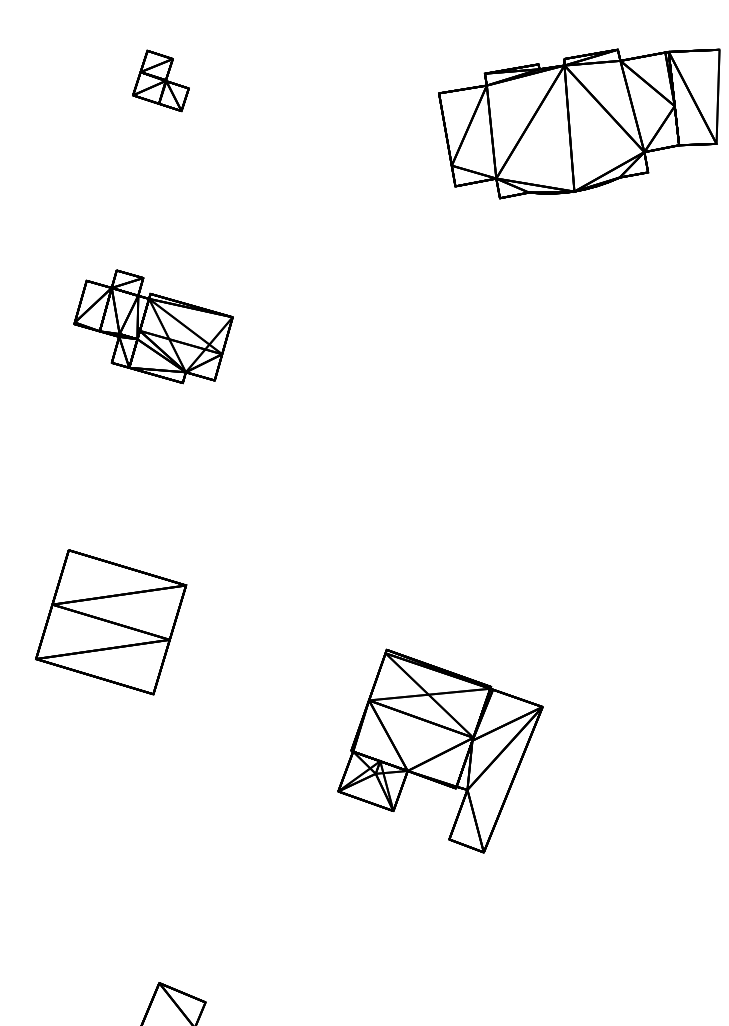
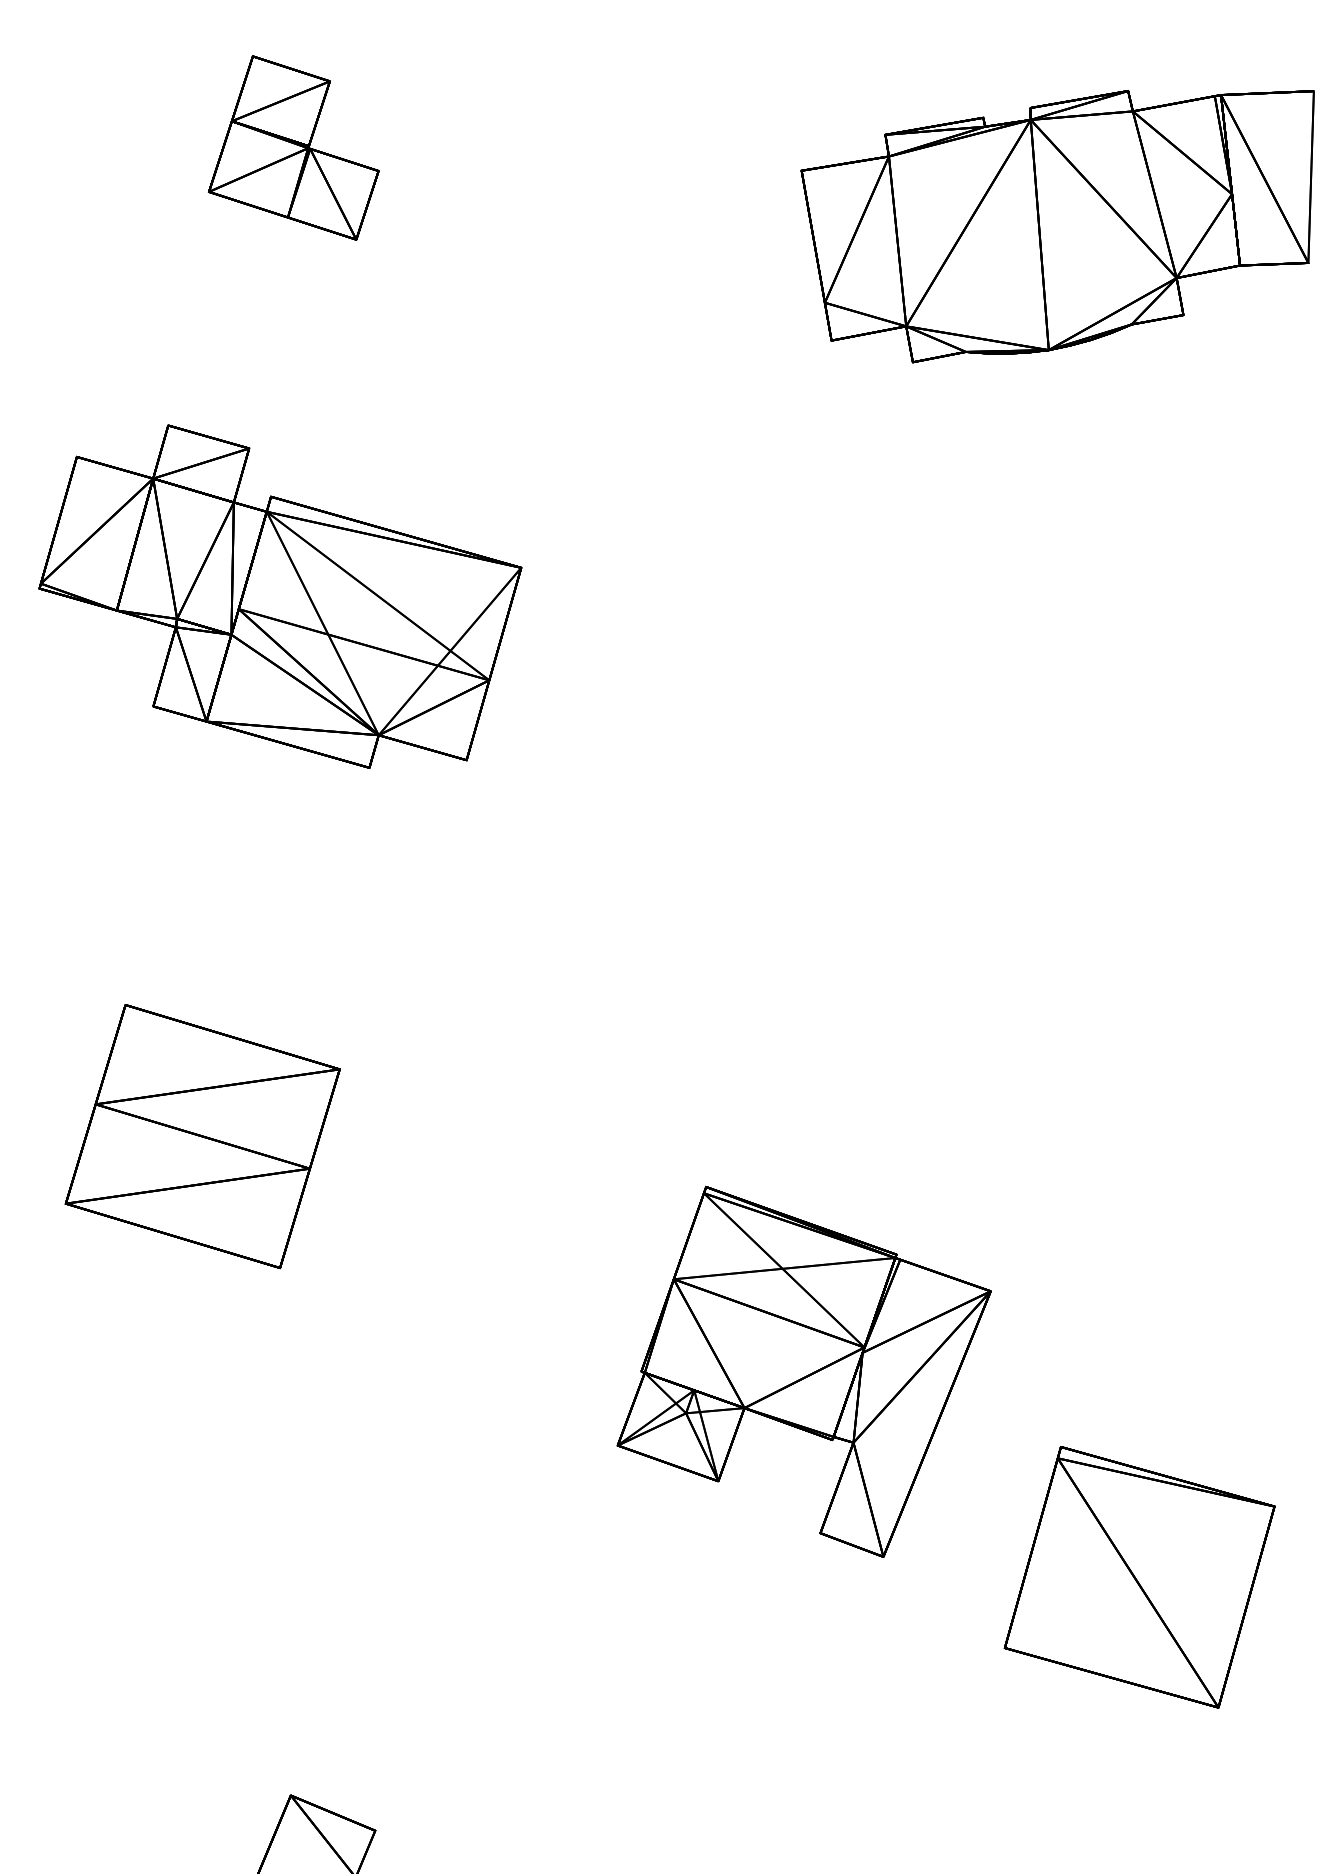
part: (160, 80) -> (292, 147), size x1.67
part: (153, 326) -> (280, 596), size x1.67
part: (624, 863) -> (1140, 1577), added

